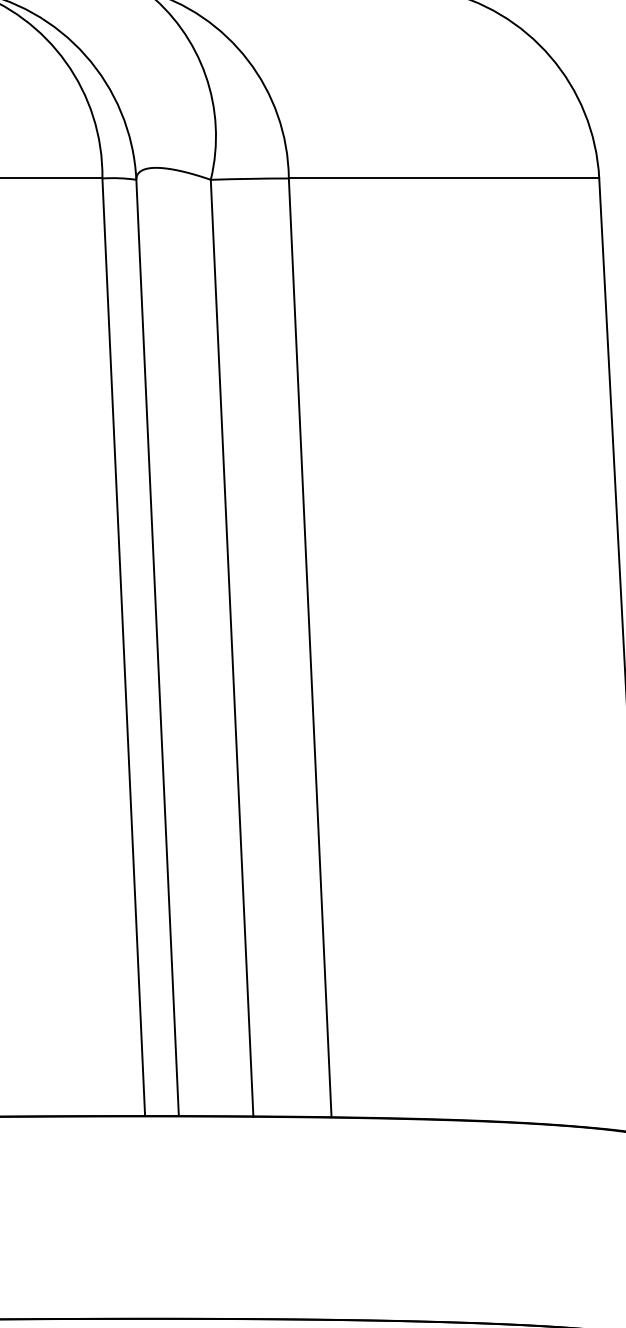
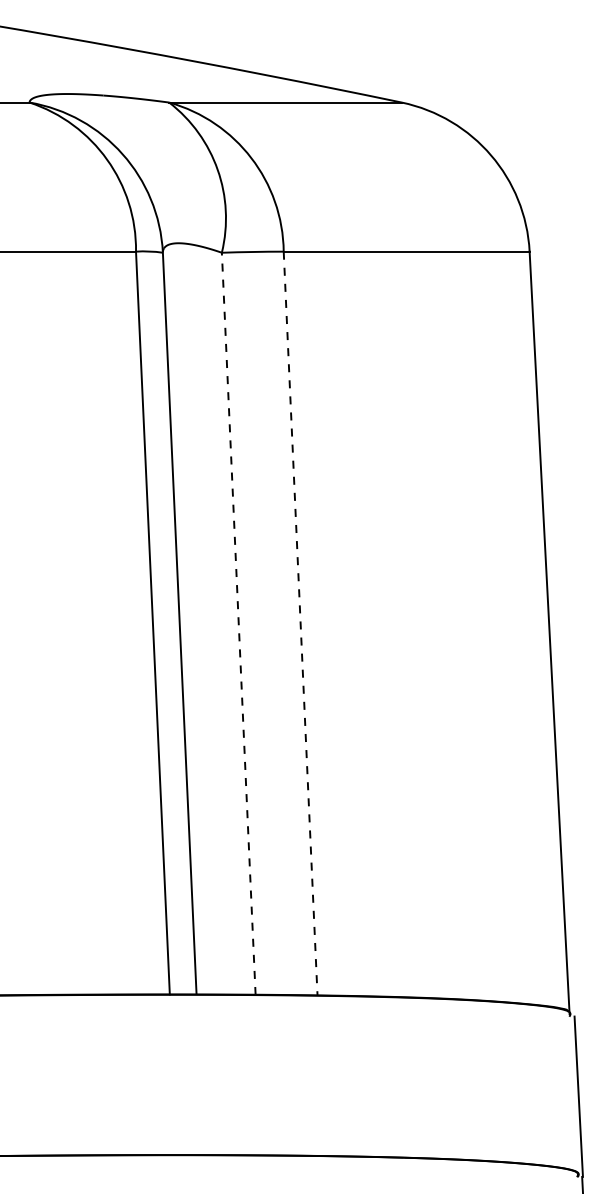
line: (231, 647) -> (238, 623), solid -> dashed
line: (310, 649) -> (300, 624), solid -> dashed

